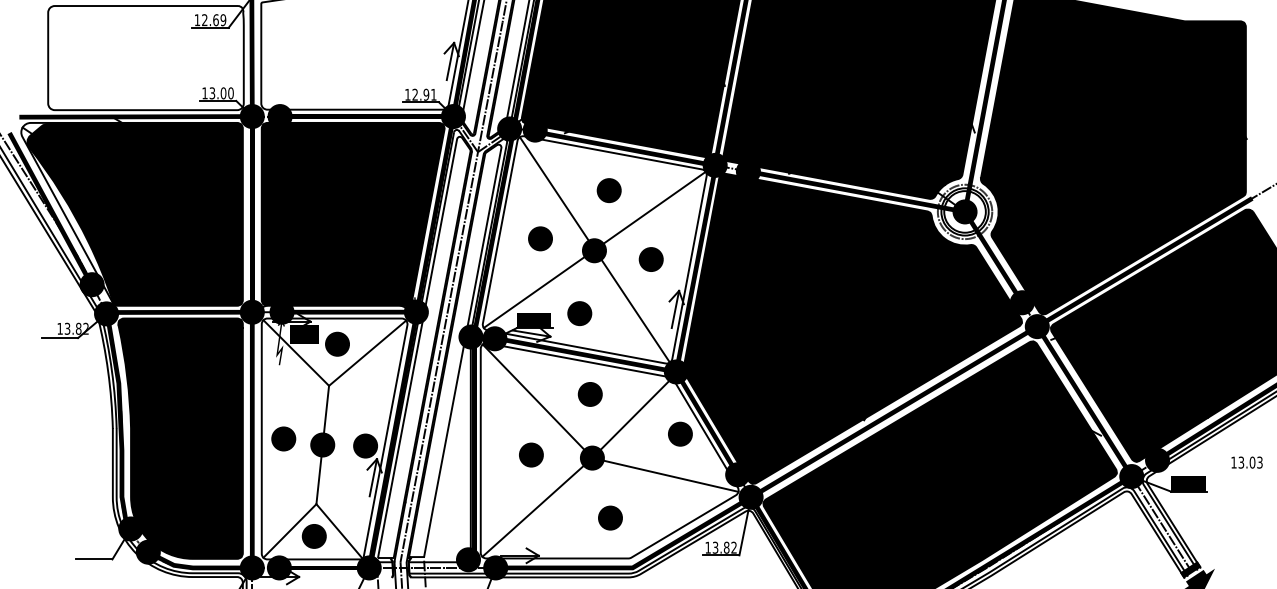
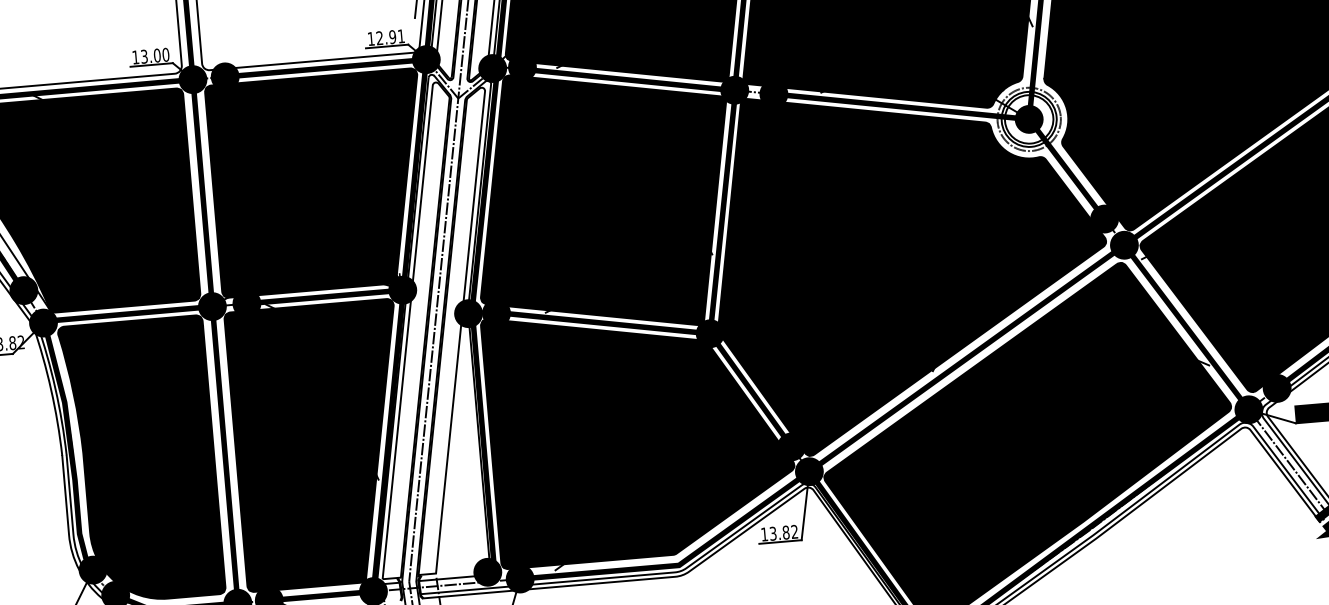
fill: (594, 249) -> (603, 199), added
fill: (334, 438) -> (320, 444), added
fill: (609, 450) -> (640, 431), added

